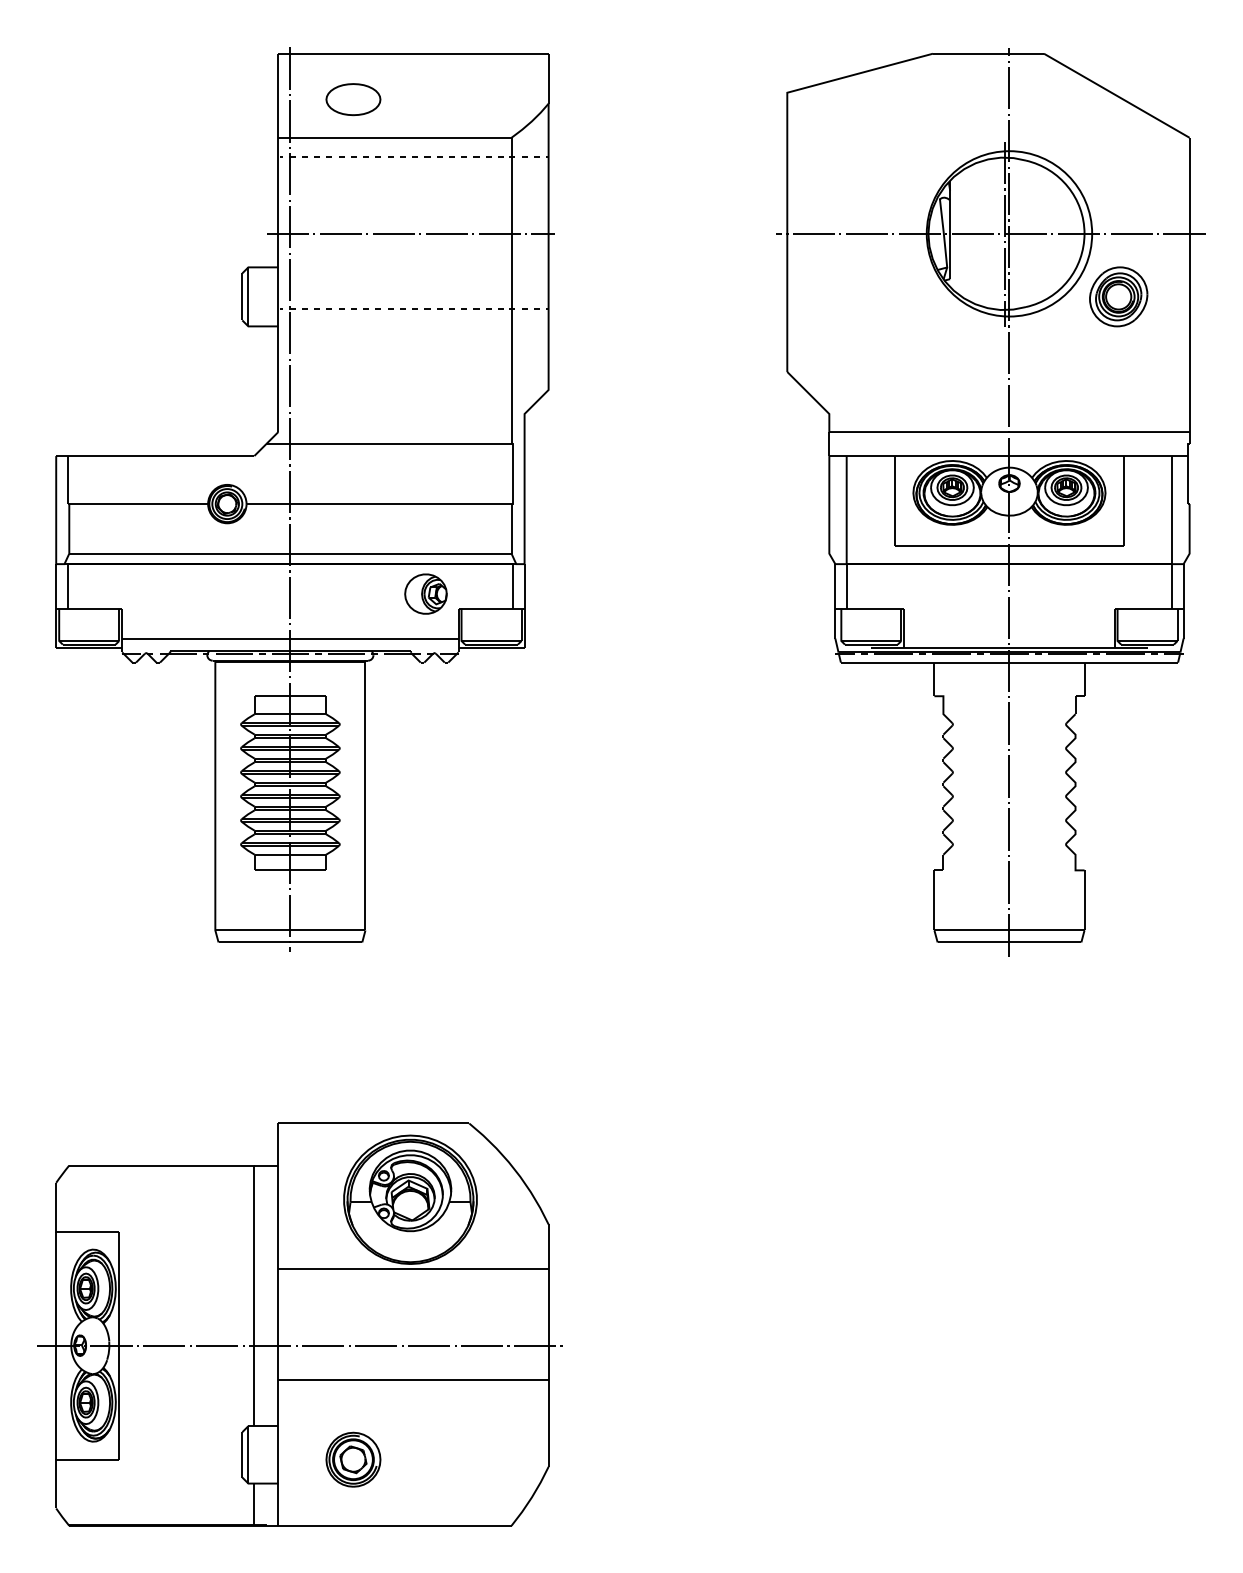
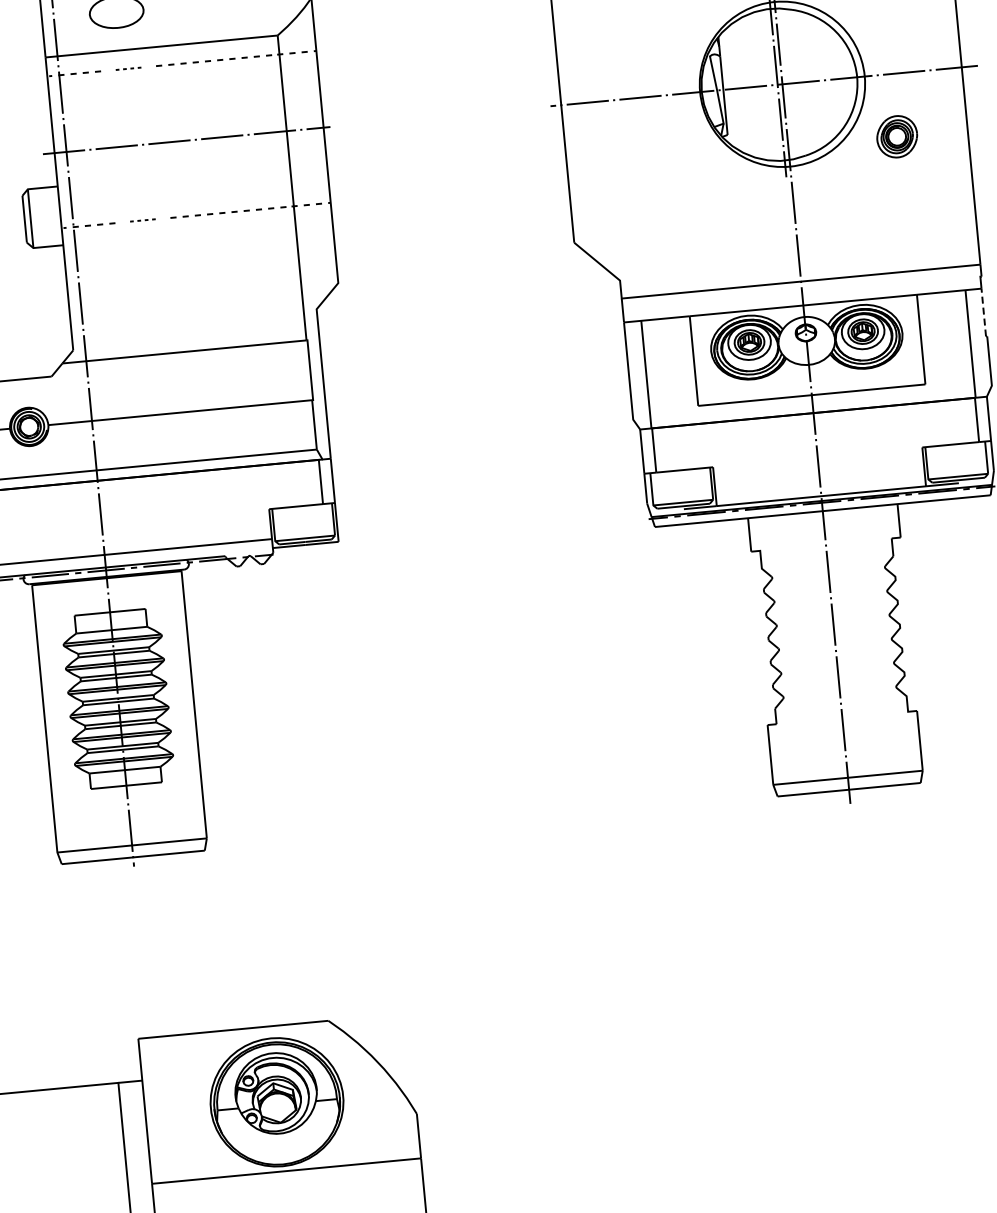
part: (359, 156) -> (128, 68), size x0.6
part: (1118, 296) -> (896, 136), size x0.7
part: (359, 308) -> (142, 219), size x0.6
line: (1188, 479) -> (983, 312), solid -> dashed
part: (425, 593) -> (234, 497), removed

